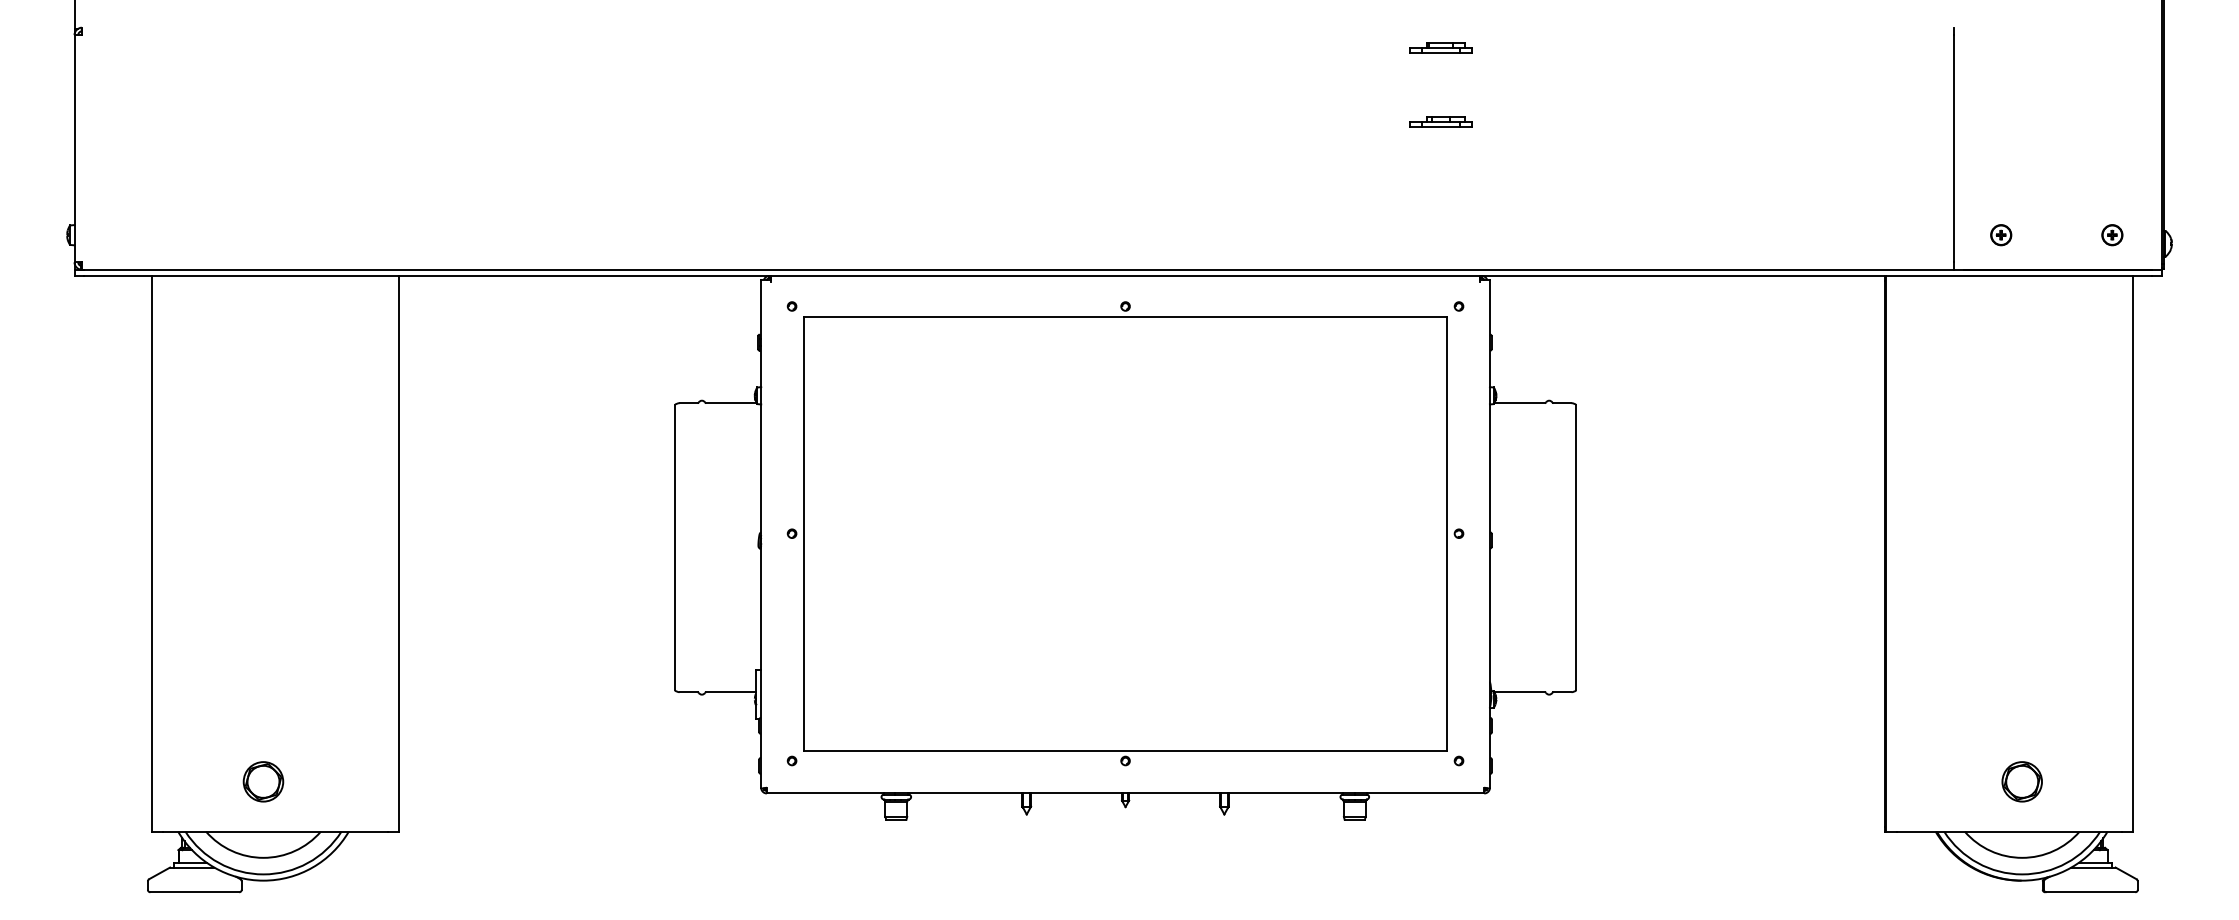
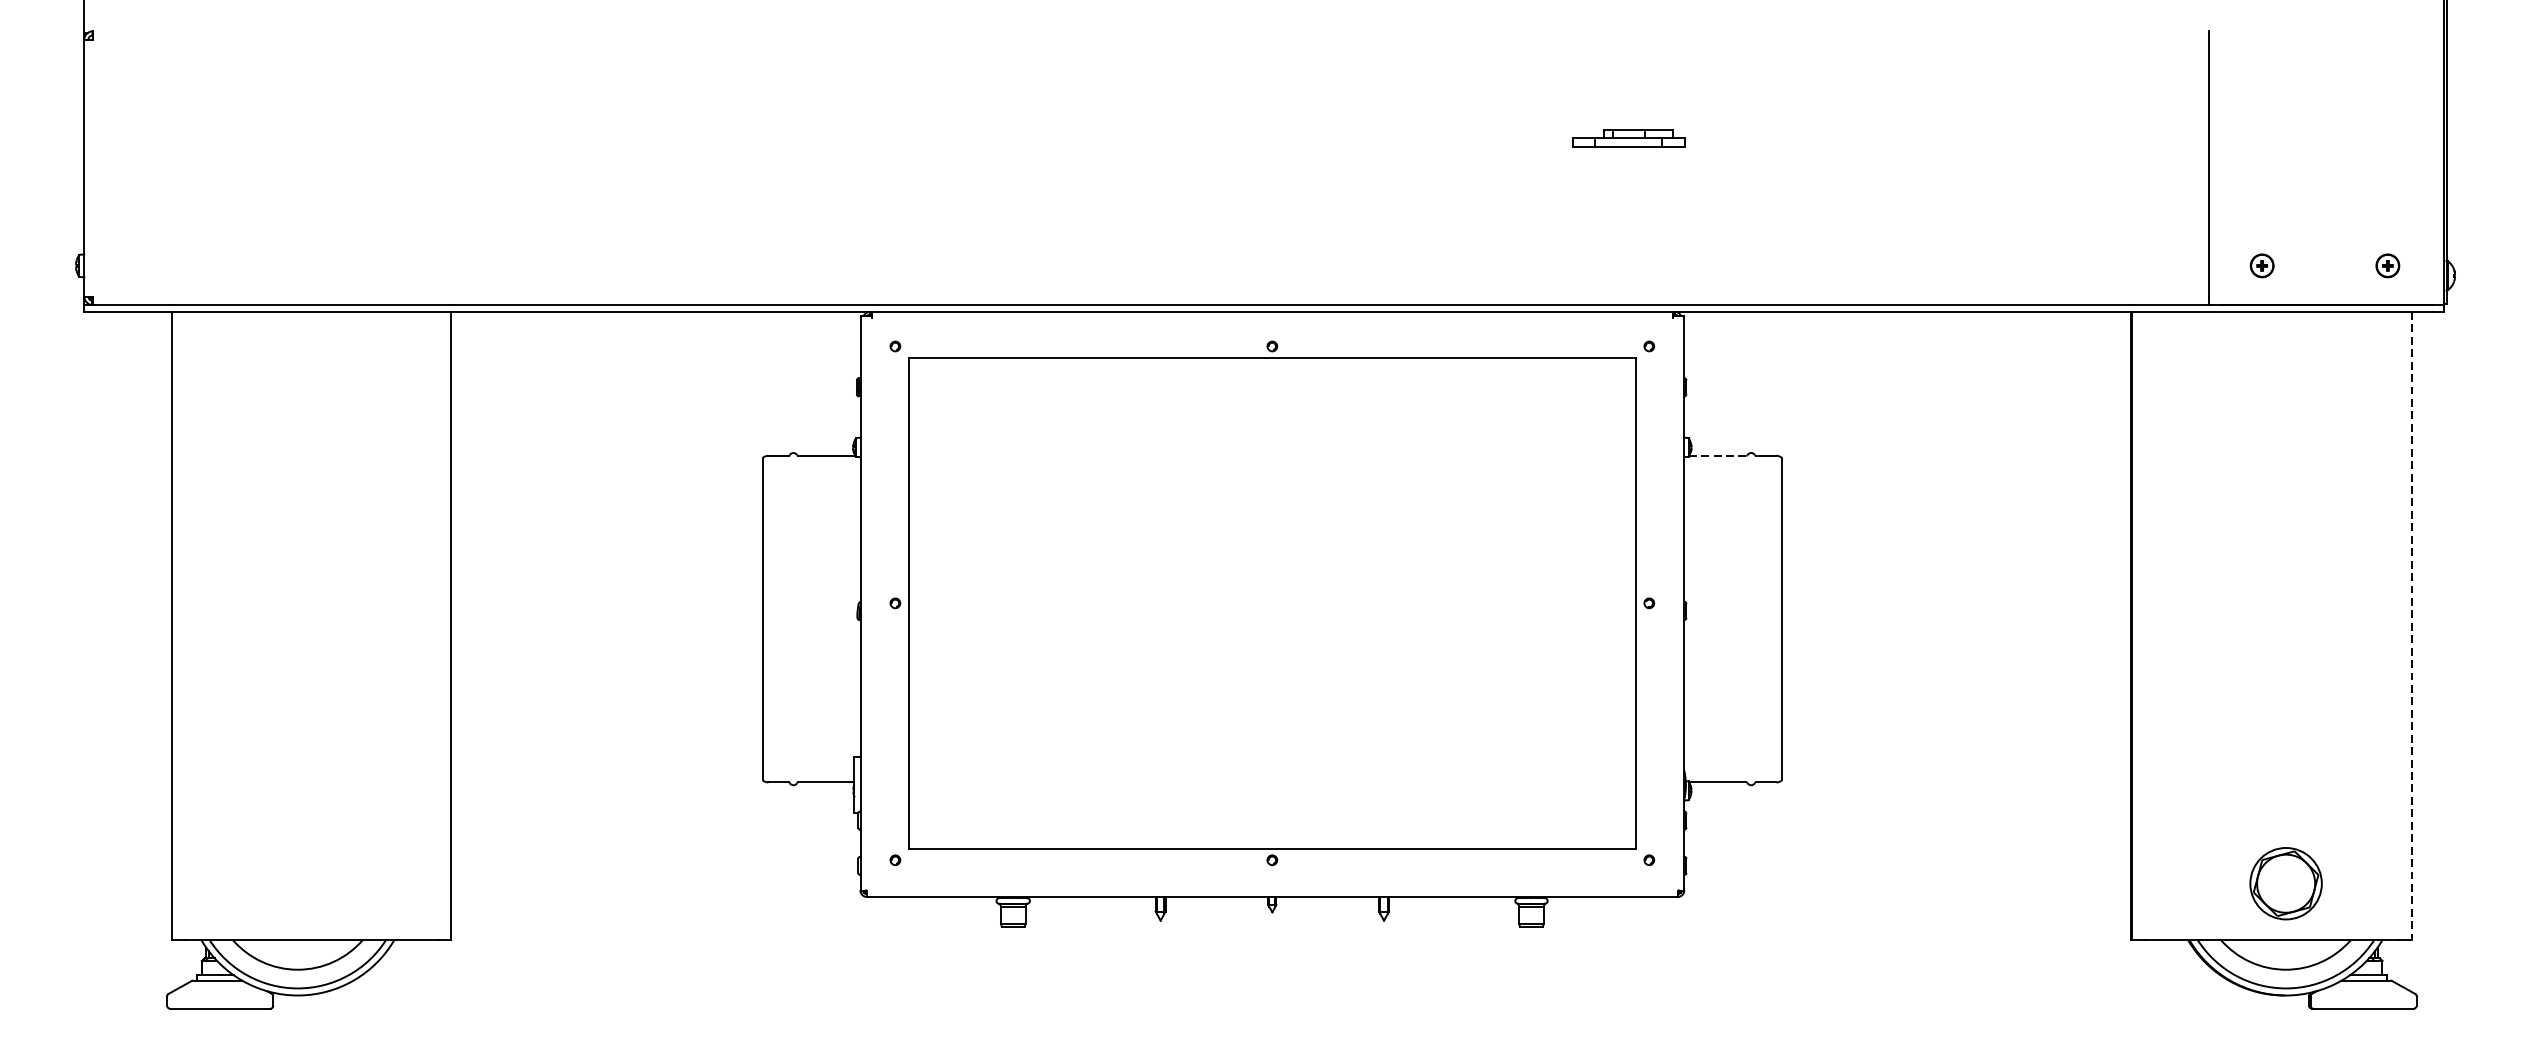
part: (1440, 47) -> (1628, 53), removed
part: (1440, 121) -> (1628, 137), size x1.6
line: (1519, 403) -> (1717, 456), solid -> dashed
line: (2133, 553) -> (2411, 625), solid -> dashed
part: (263, 781) -> (297, 883), removed
part: (2021, 781) -> (2285, 883), size x1.6

